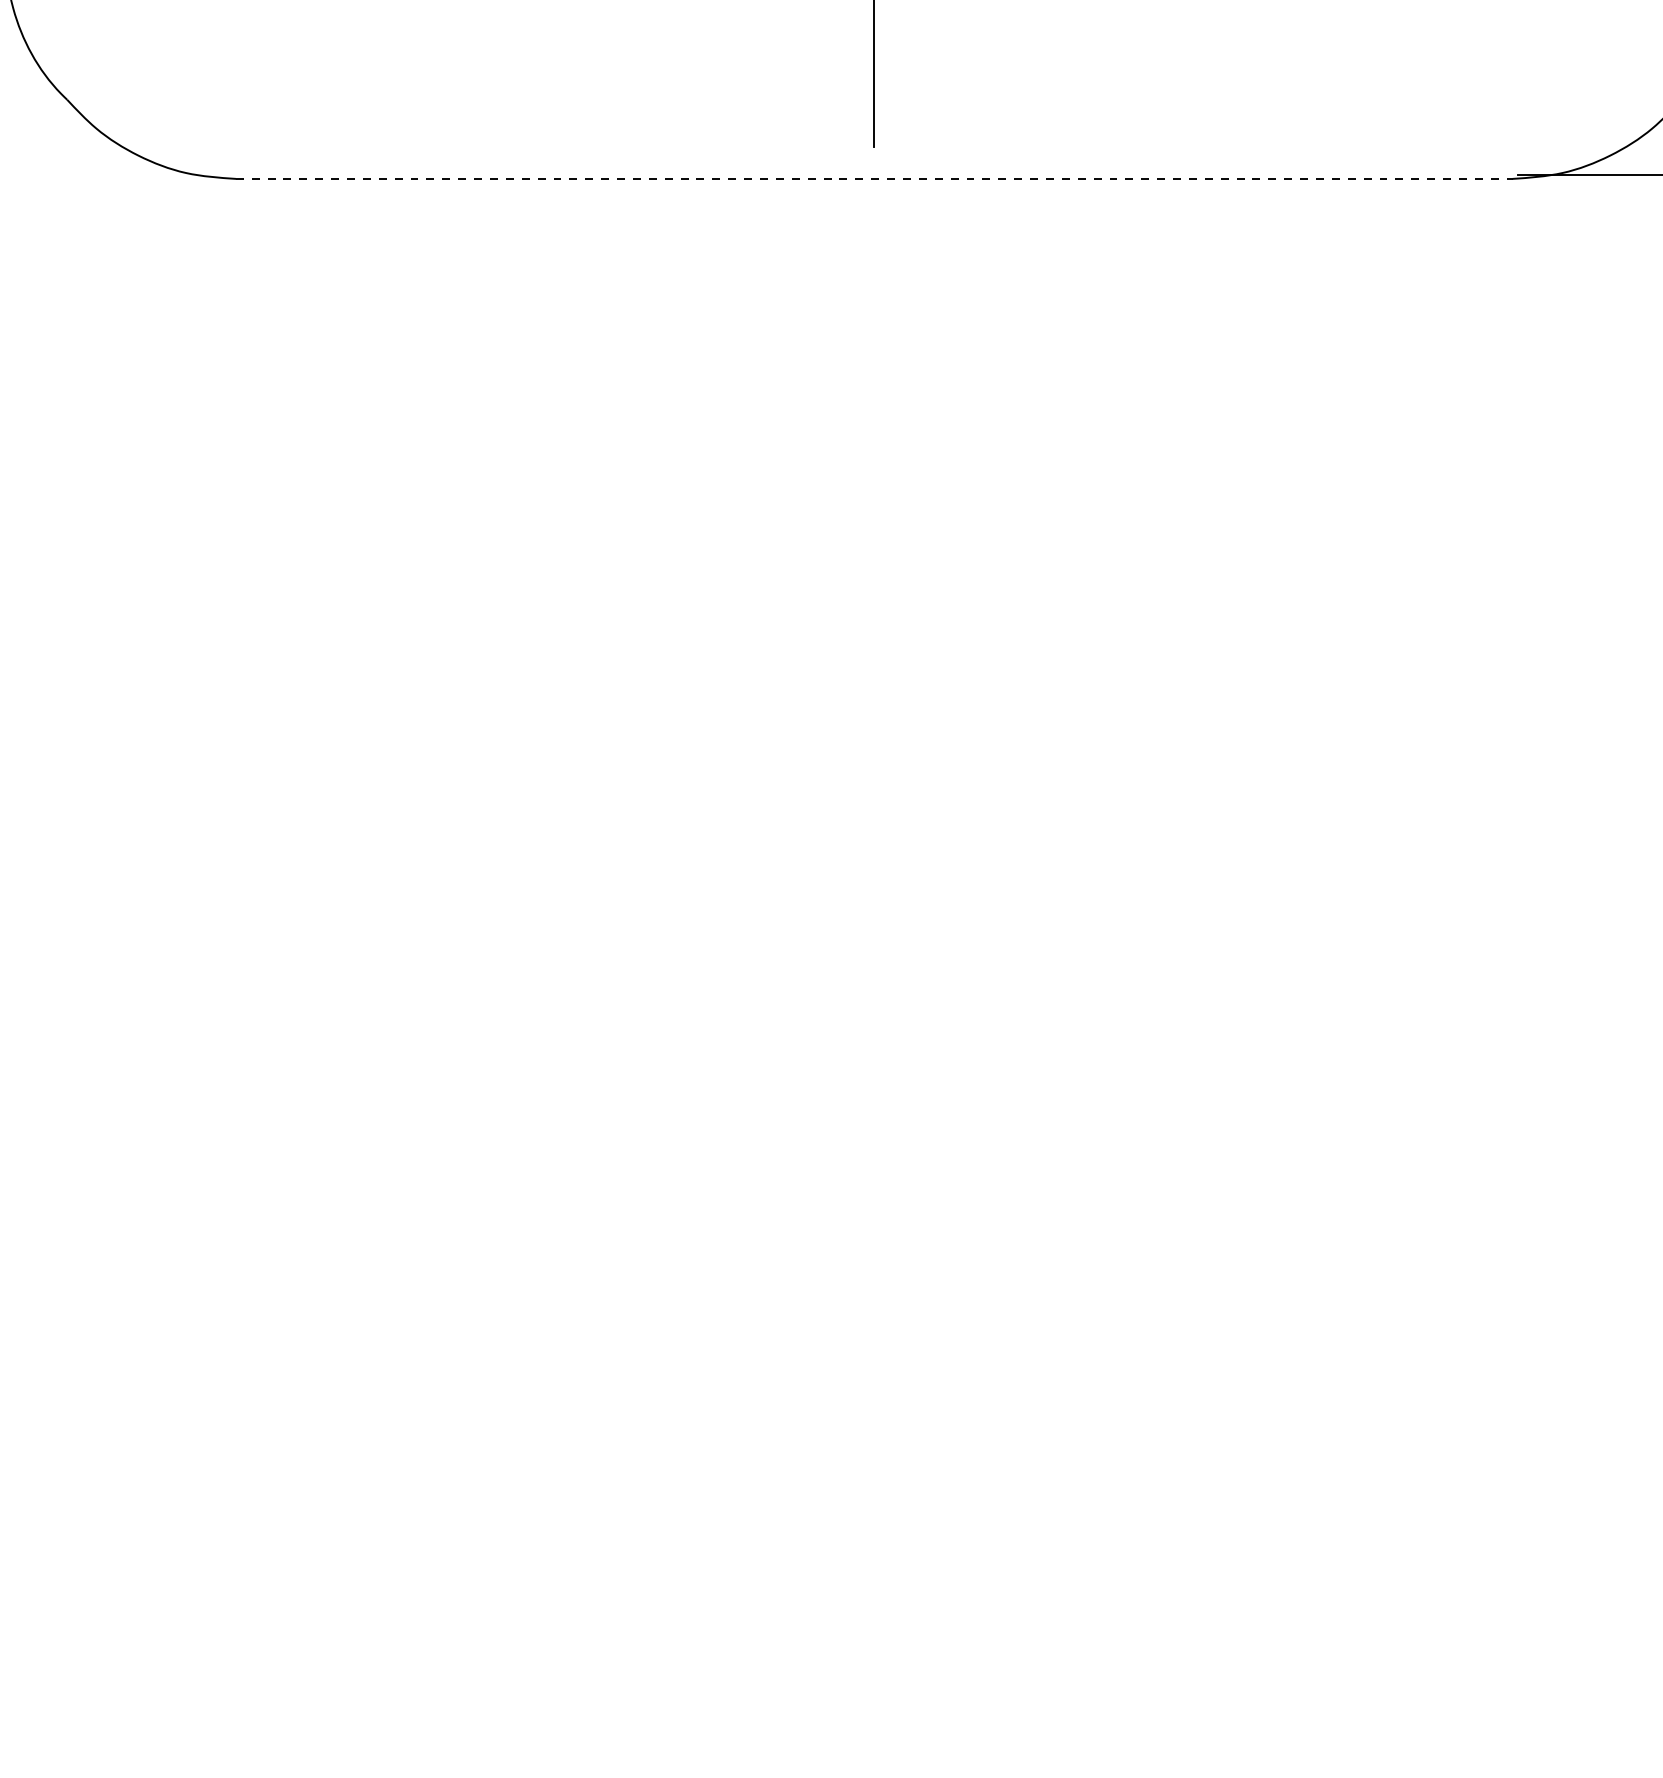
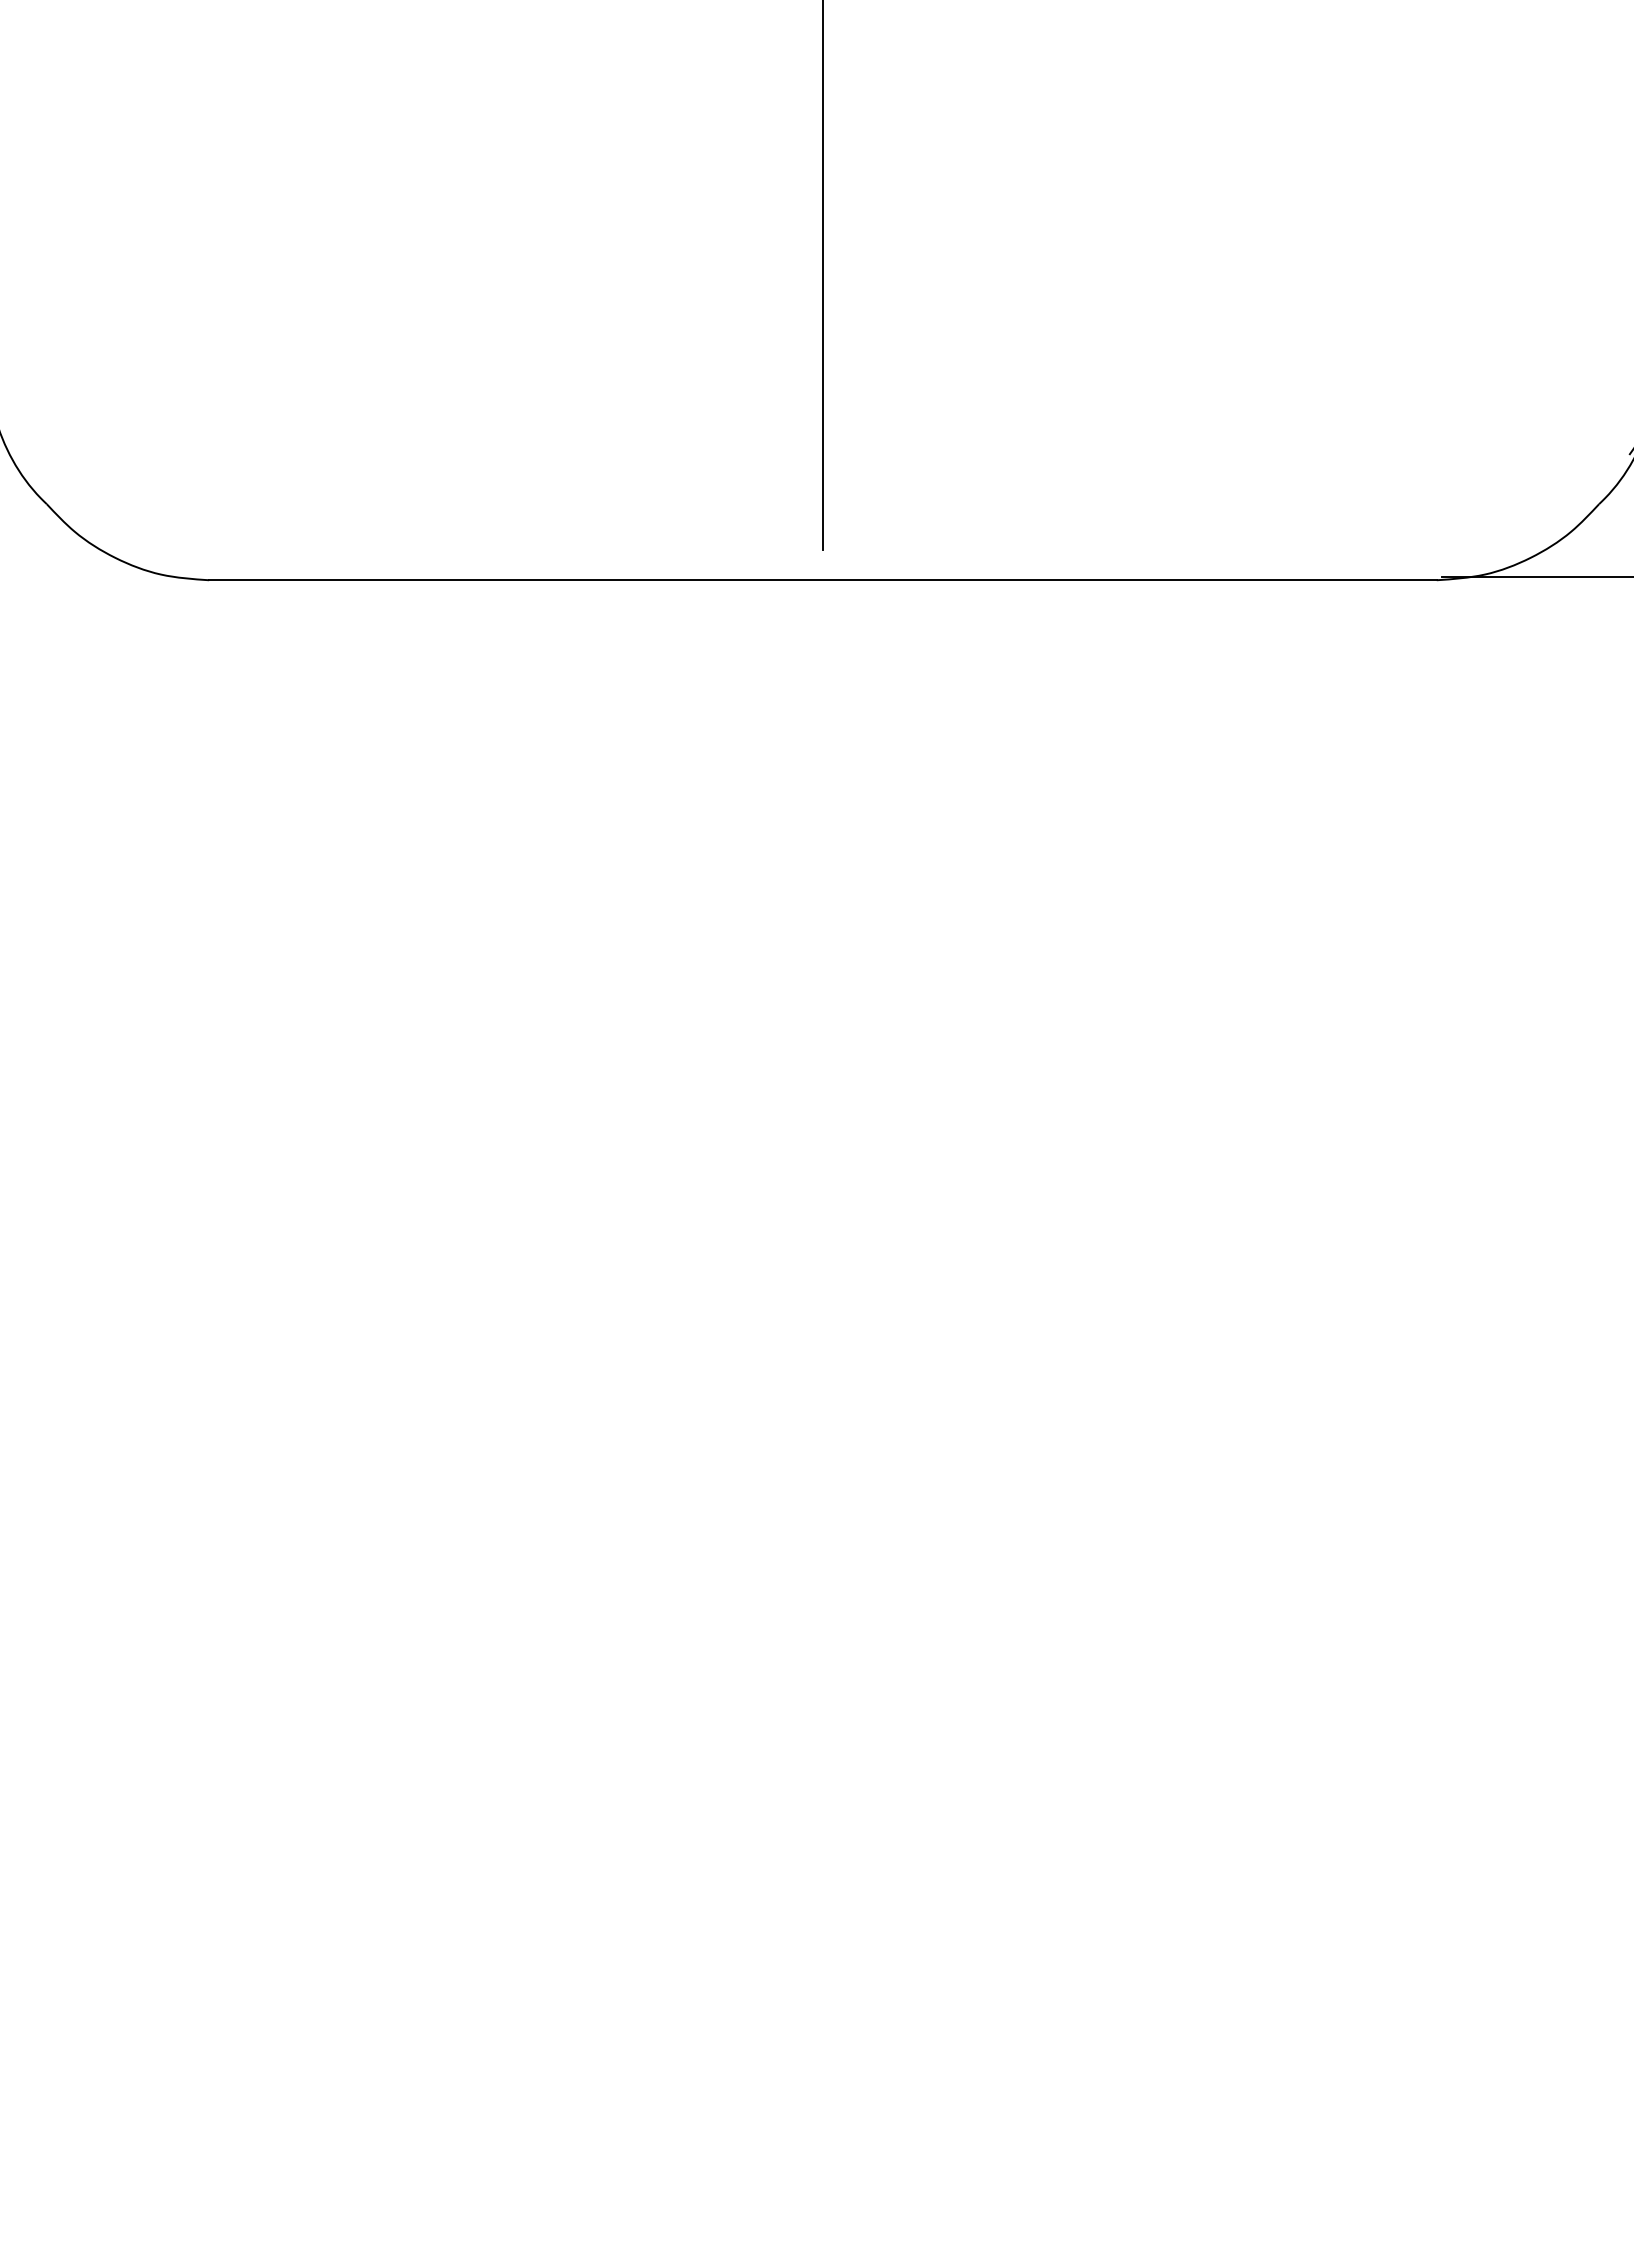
line: (874, 179) -> (823, 580), dashed -> solid

